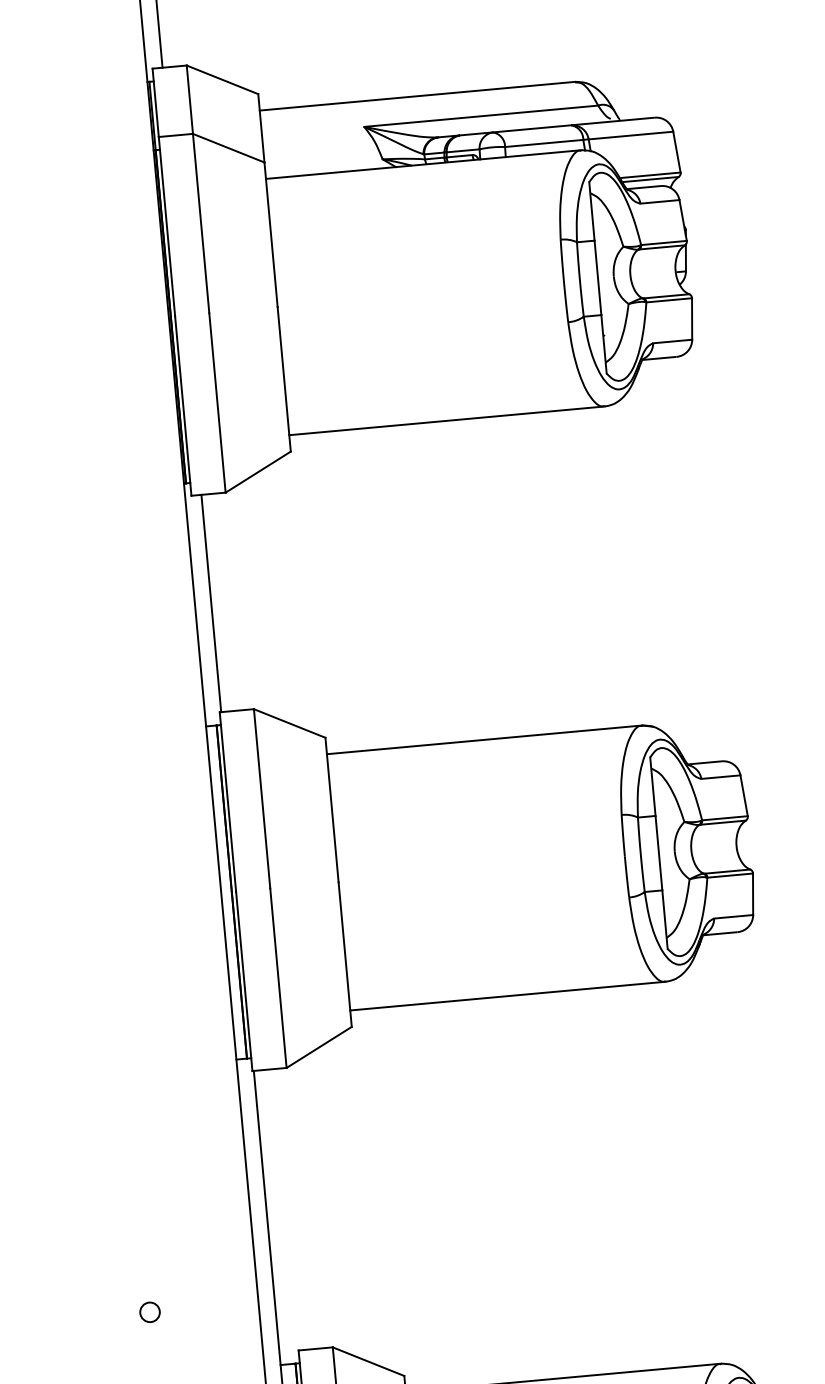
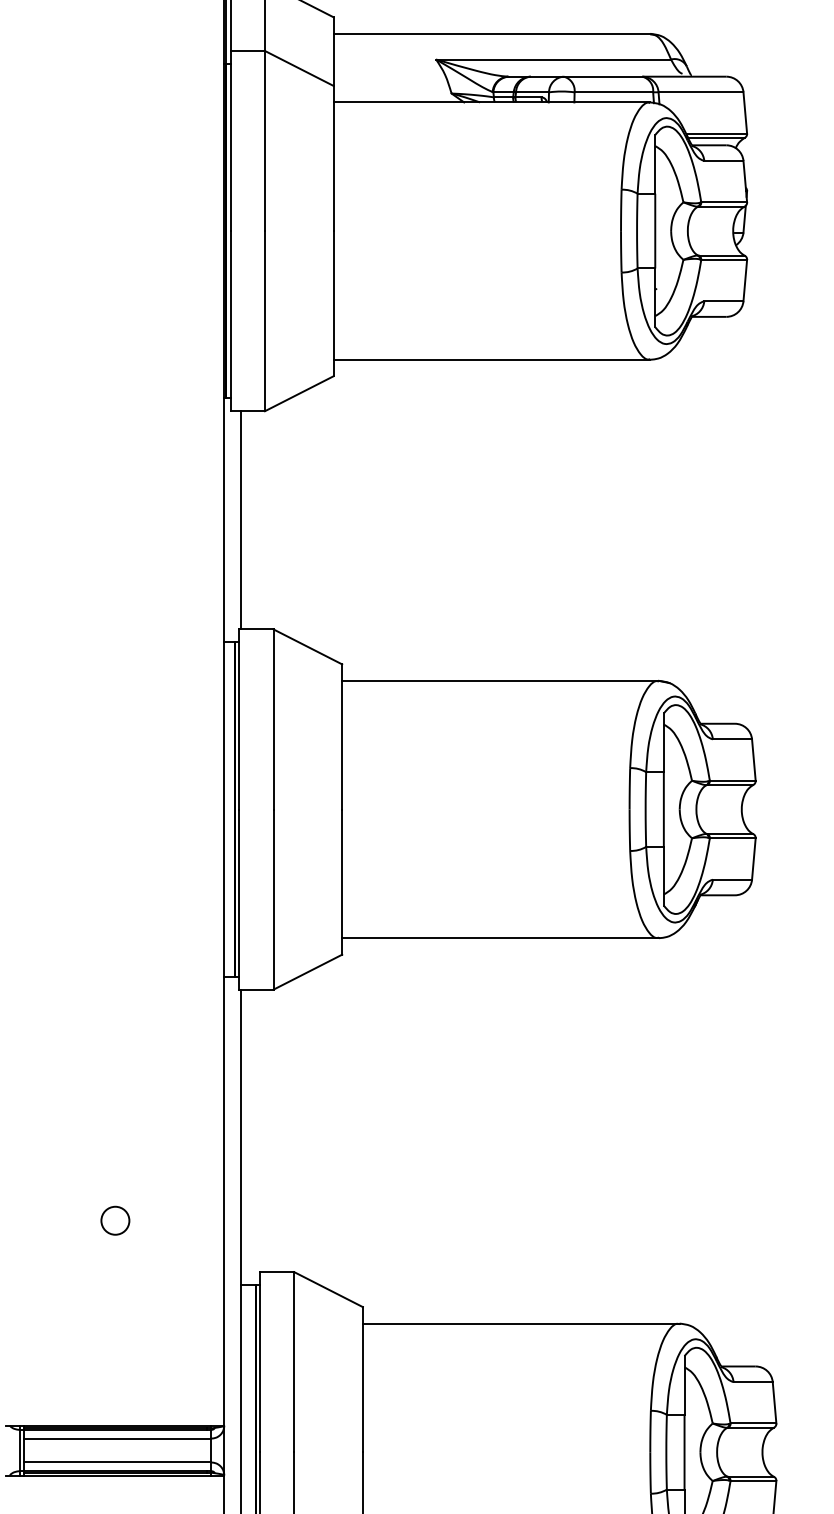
circle: (150, 1312) -> (115, 1220), size x1.43

